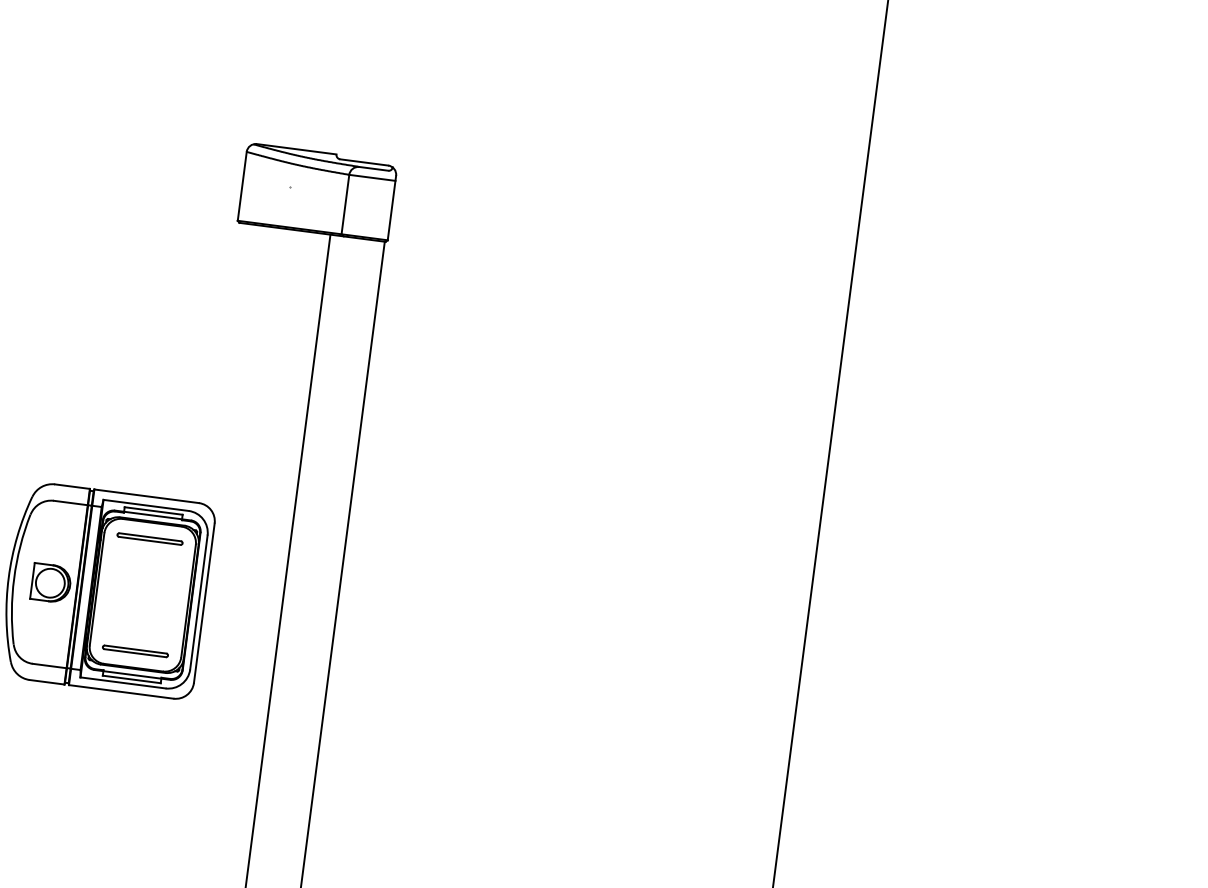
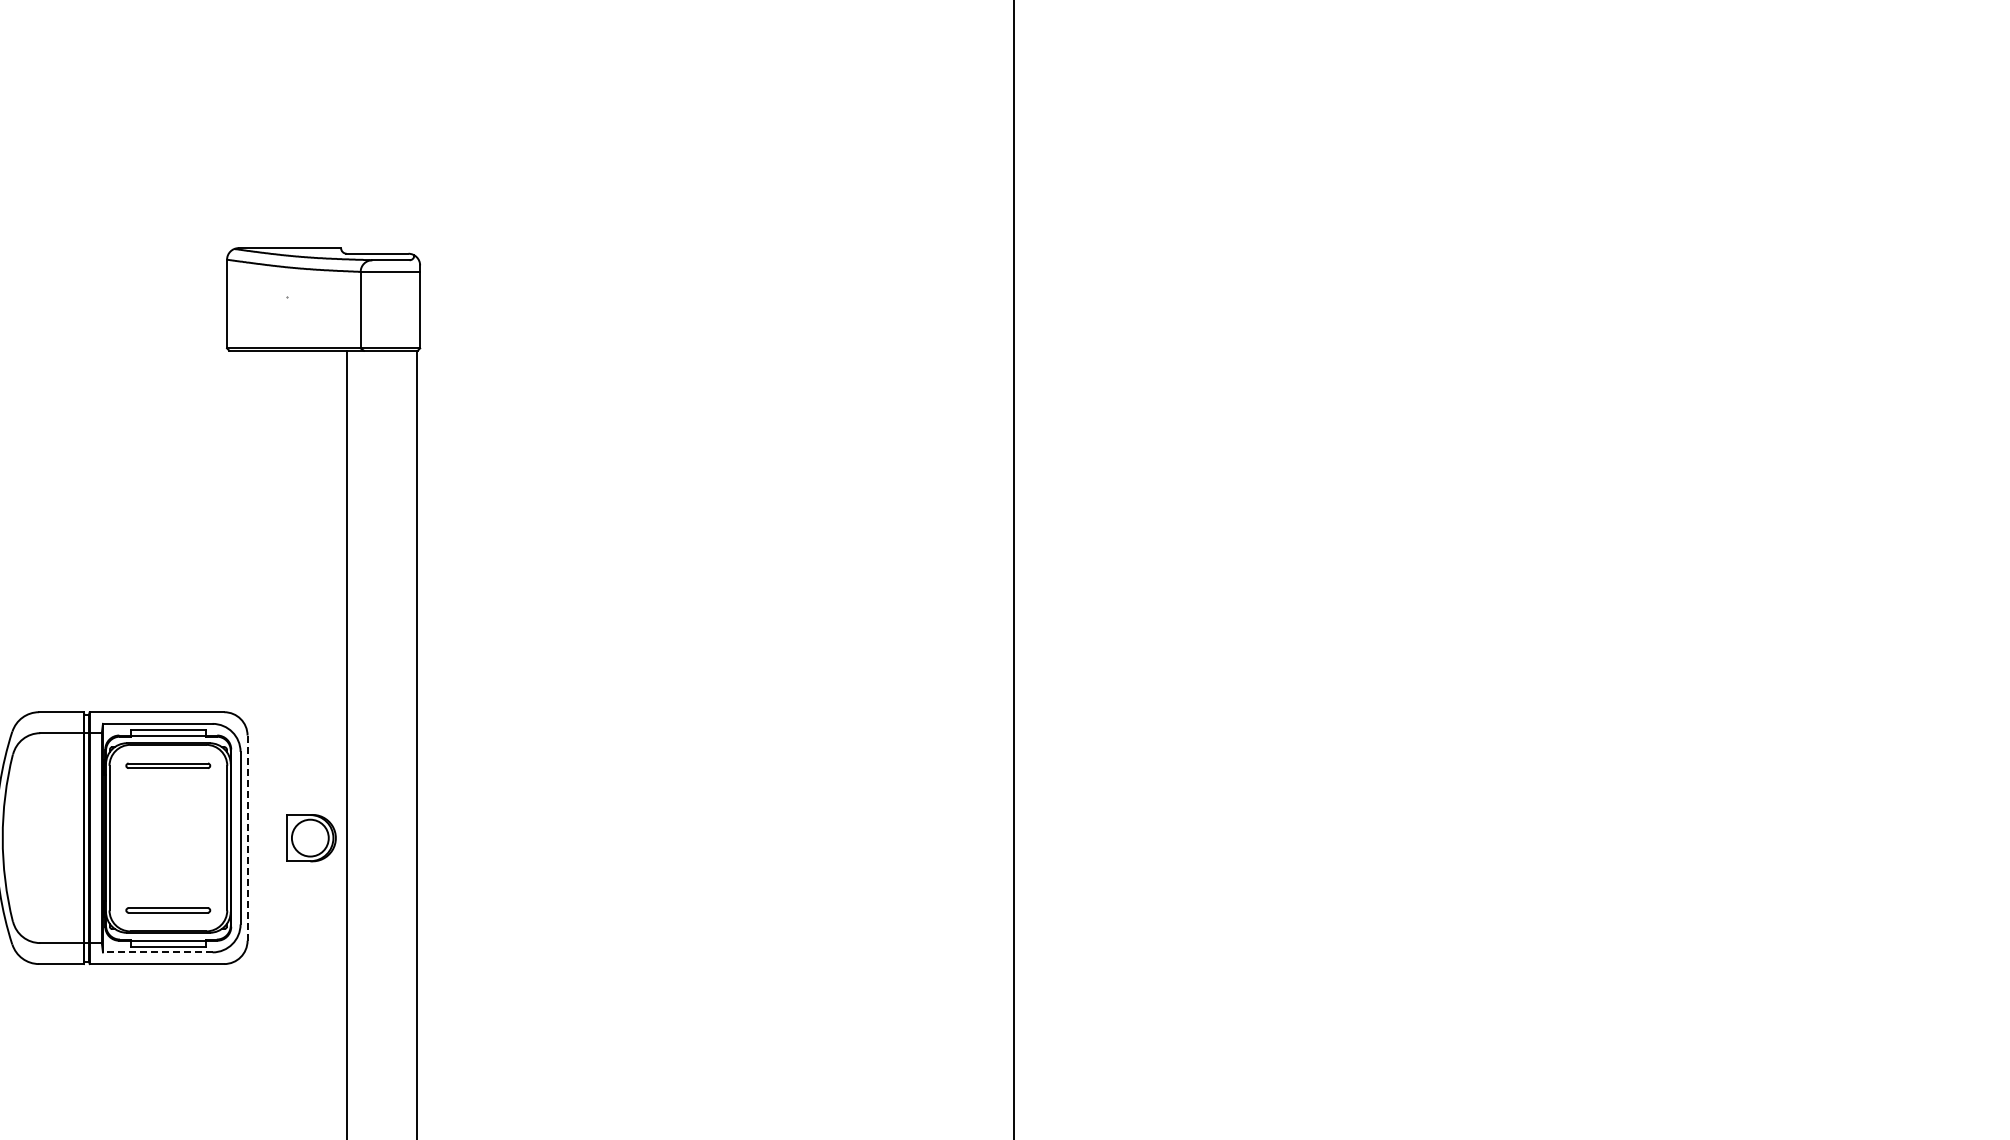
part: (51, 583) -> (311, 838), moved
line: (204, 603) -> (247, 838), solid -> dashed
line: (122, 682) -> (157, 952), solid -> dashed

